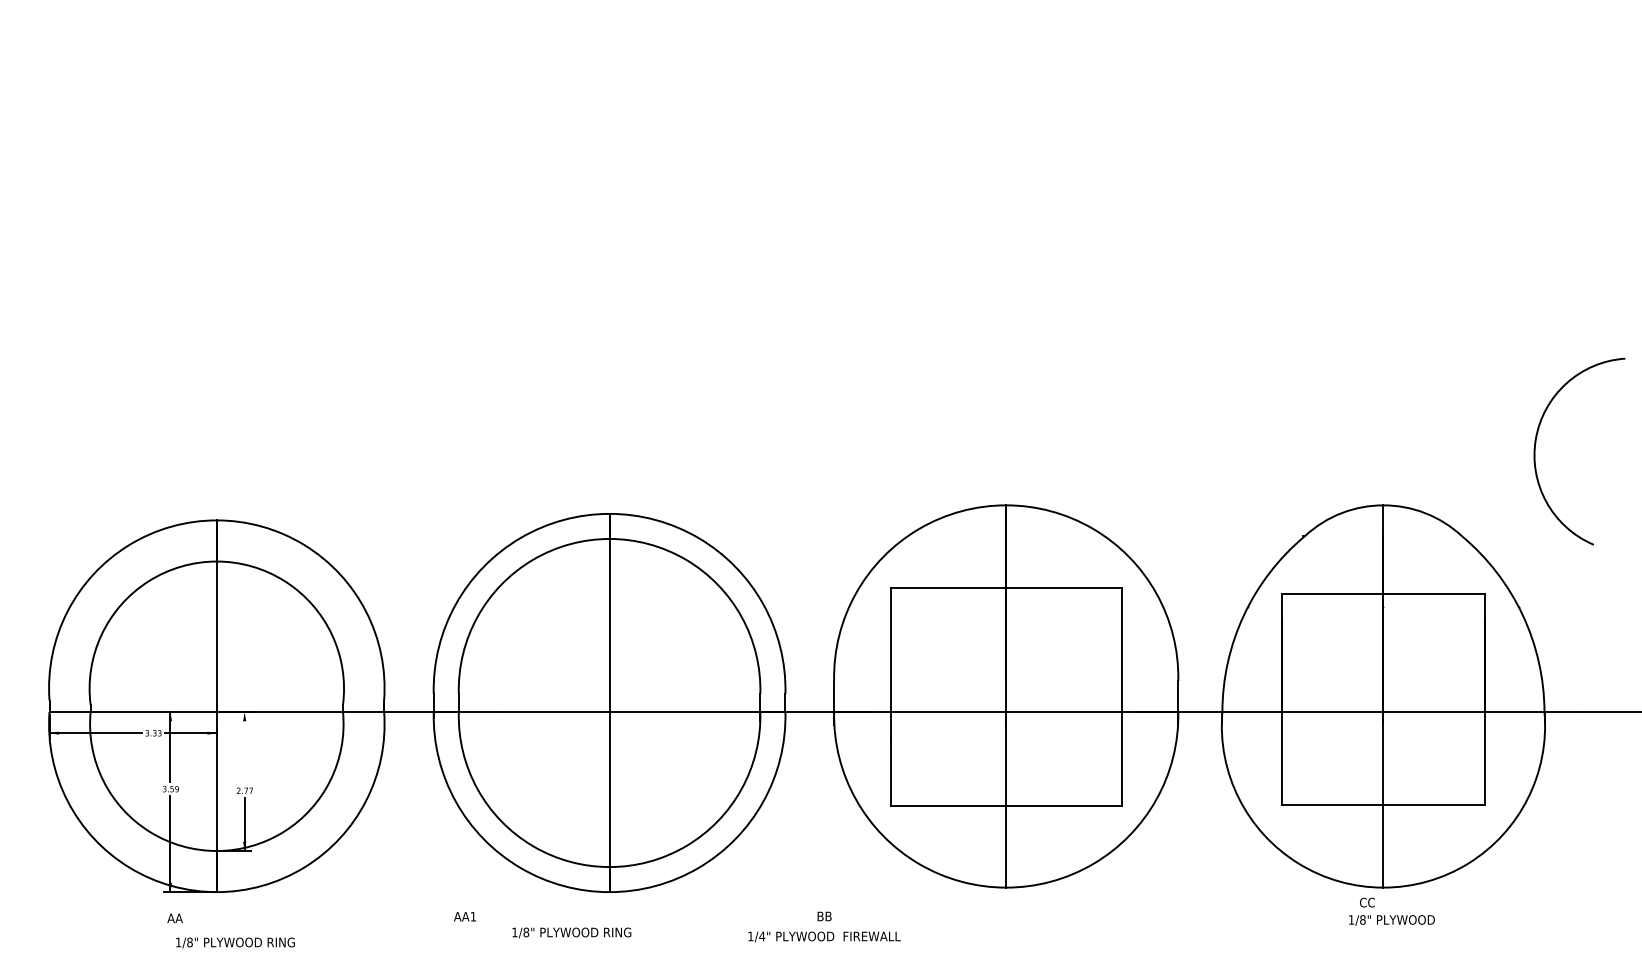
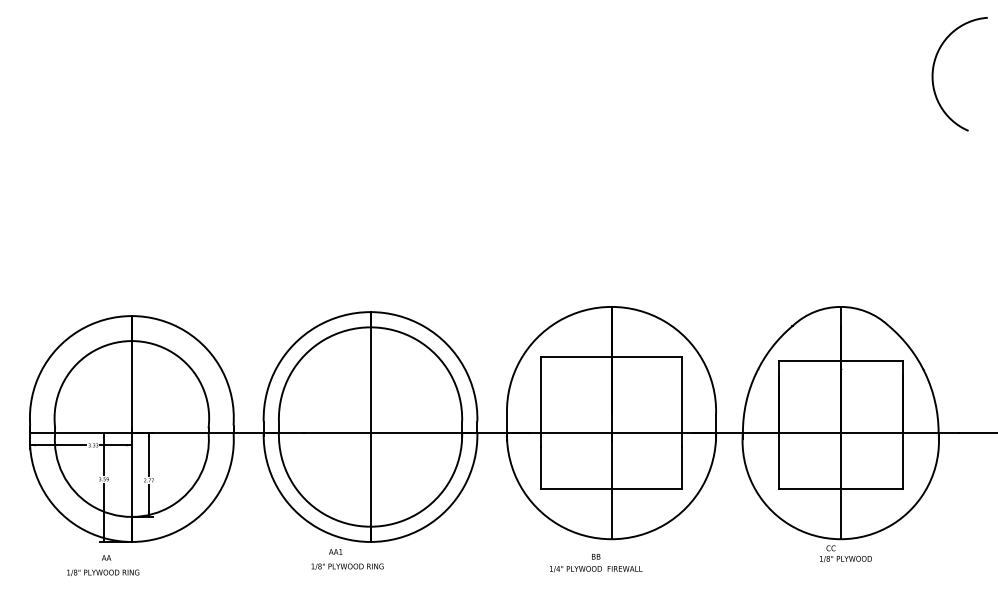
arc: (1537, 440) -> (934, 67), moved
line: (244, 746) -> (148, 453), added
text: (464, 916) -> (335, 551), moved
text: (825, 927) -> (596, 563), moved
text: (235, 942) -> (103, 572), moved

